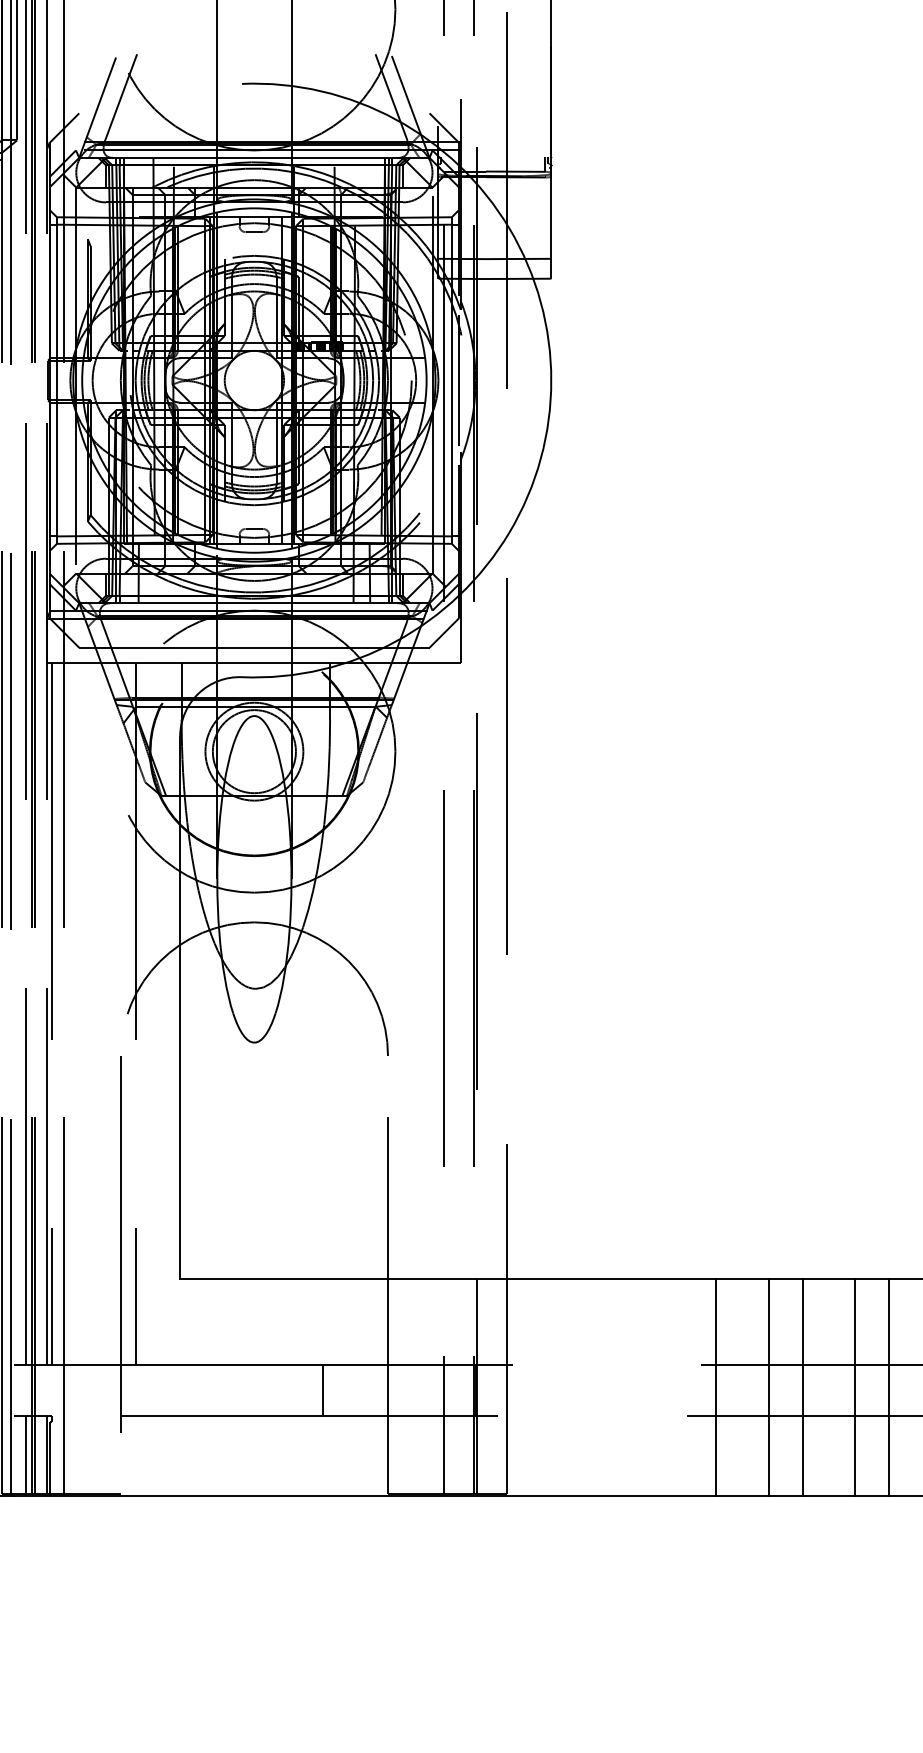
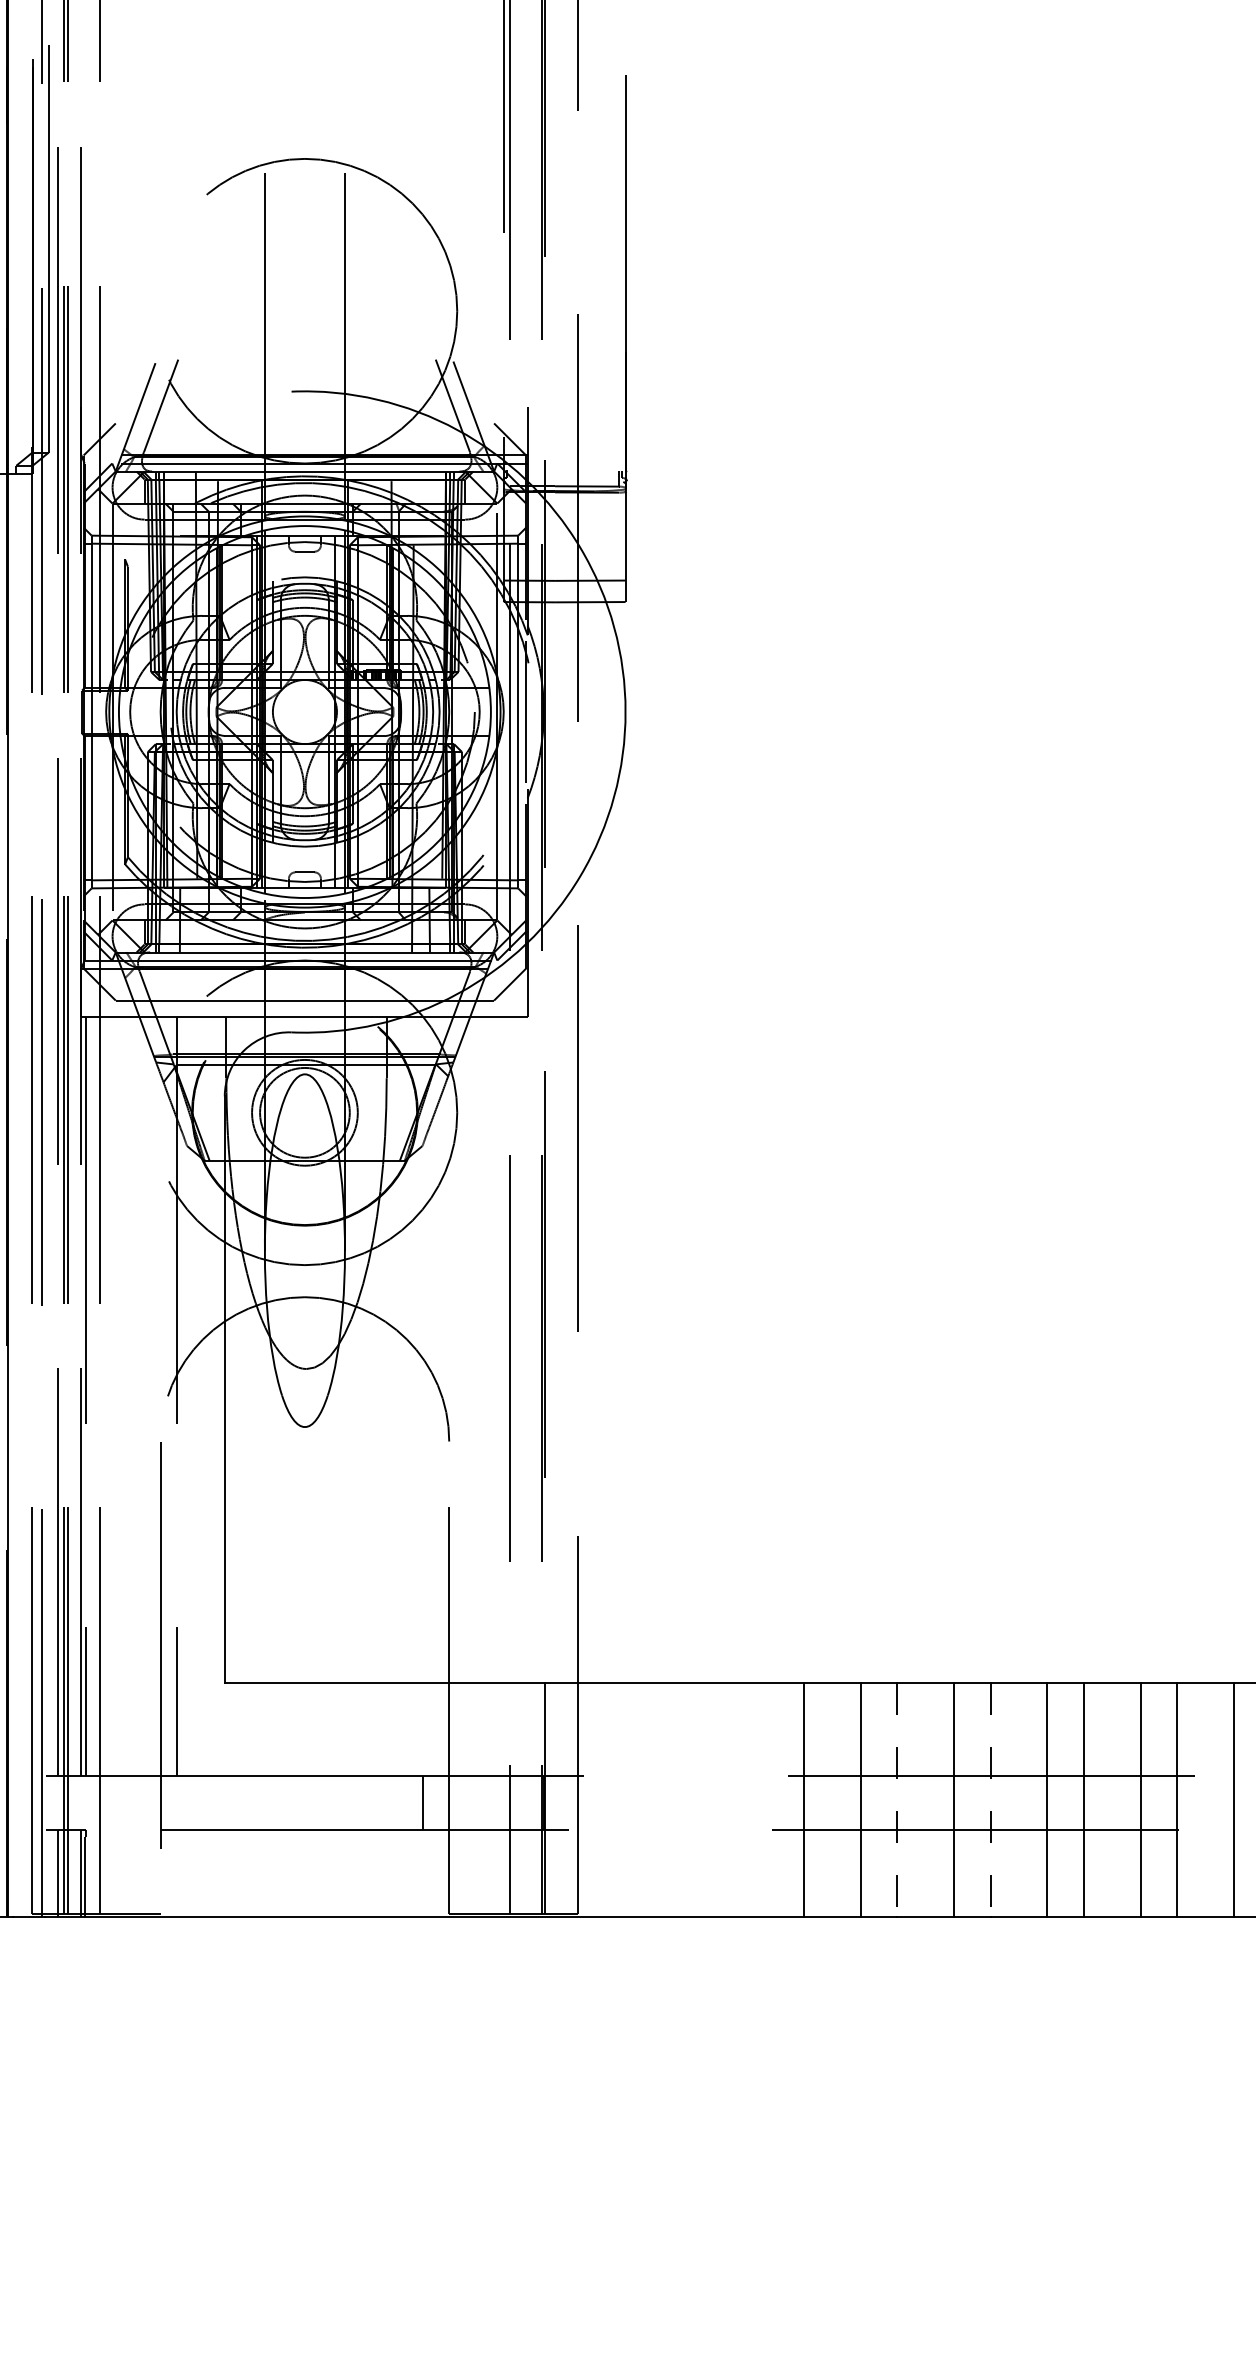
line: (803, 1388) -> (897, 1800), solid -> dashed
line: (889, 1388) -> (990, 1800), solid -> dashed
line: (323, 1390) -> (423, 1802), moved

